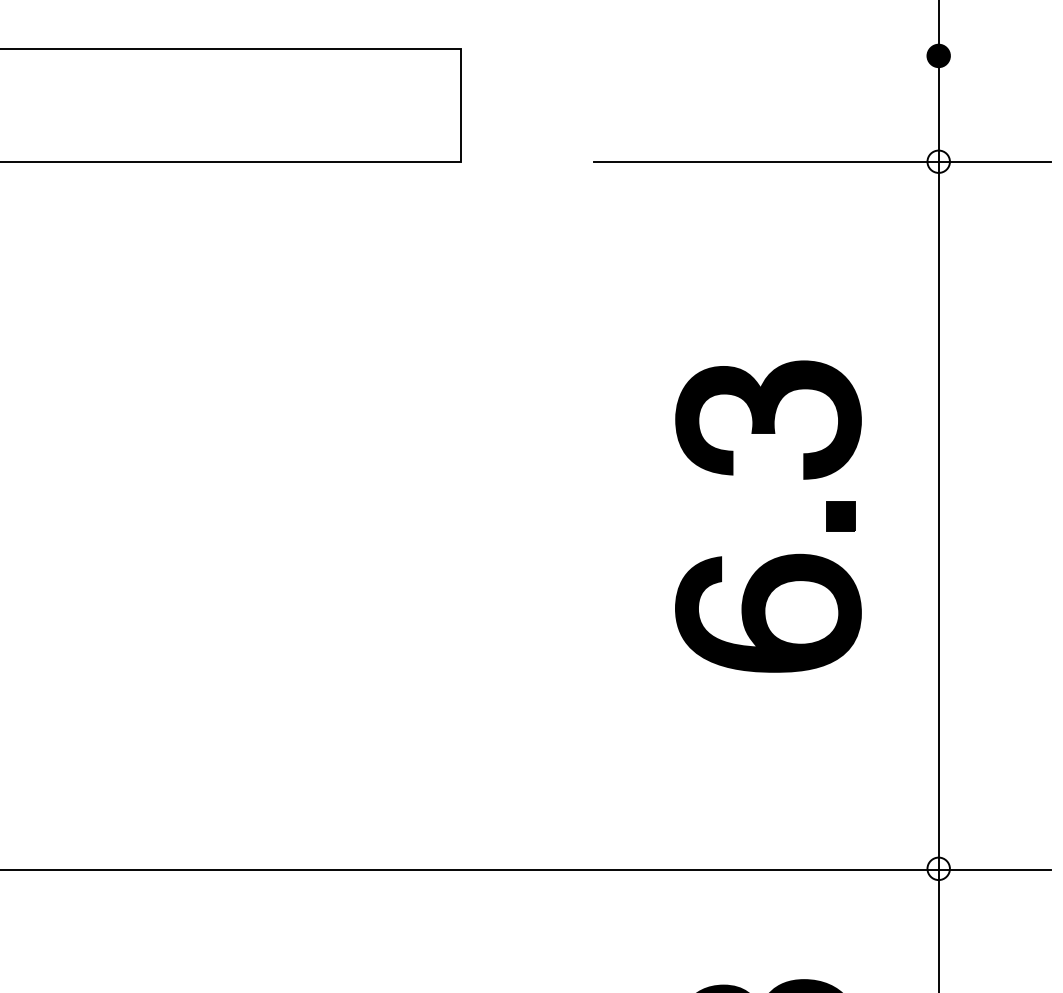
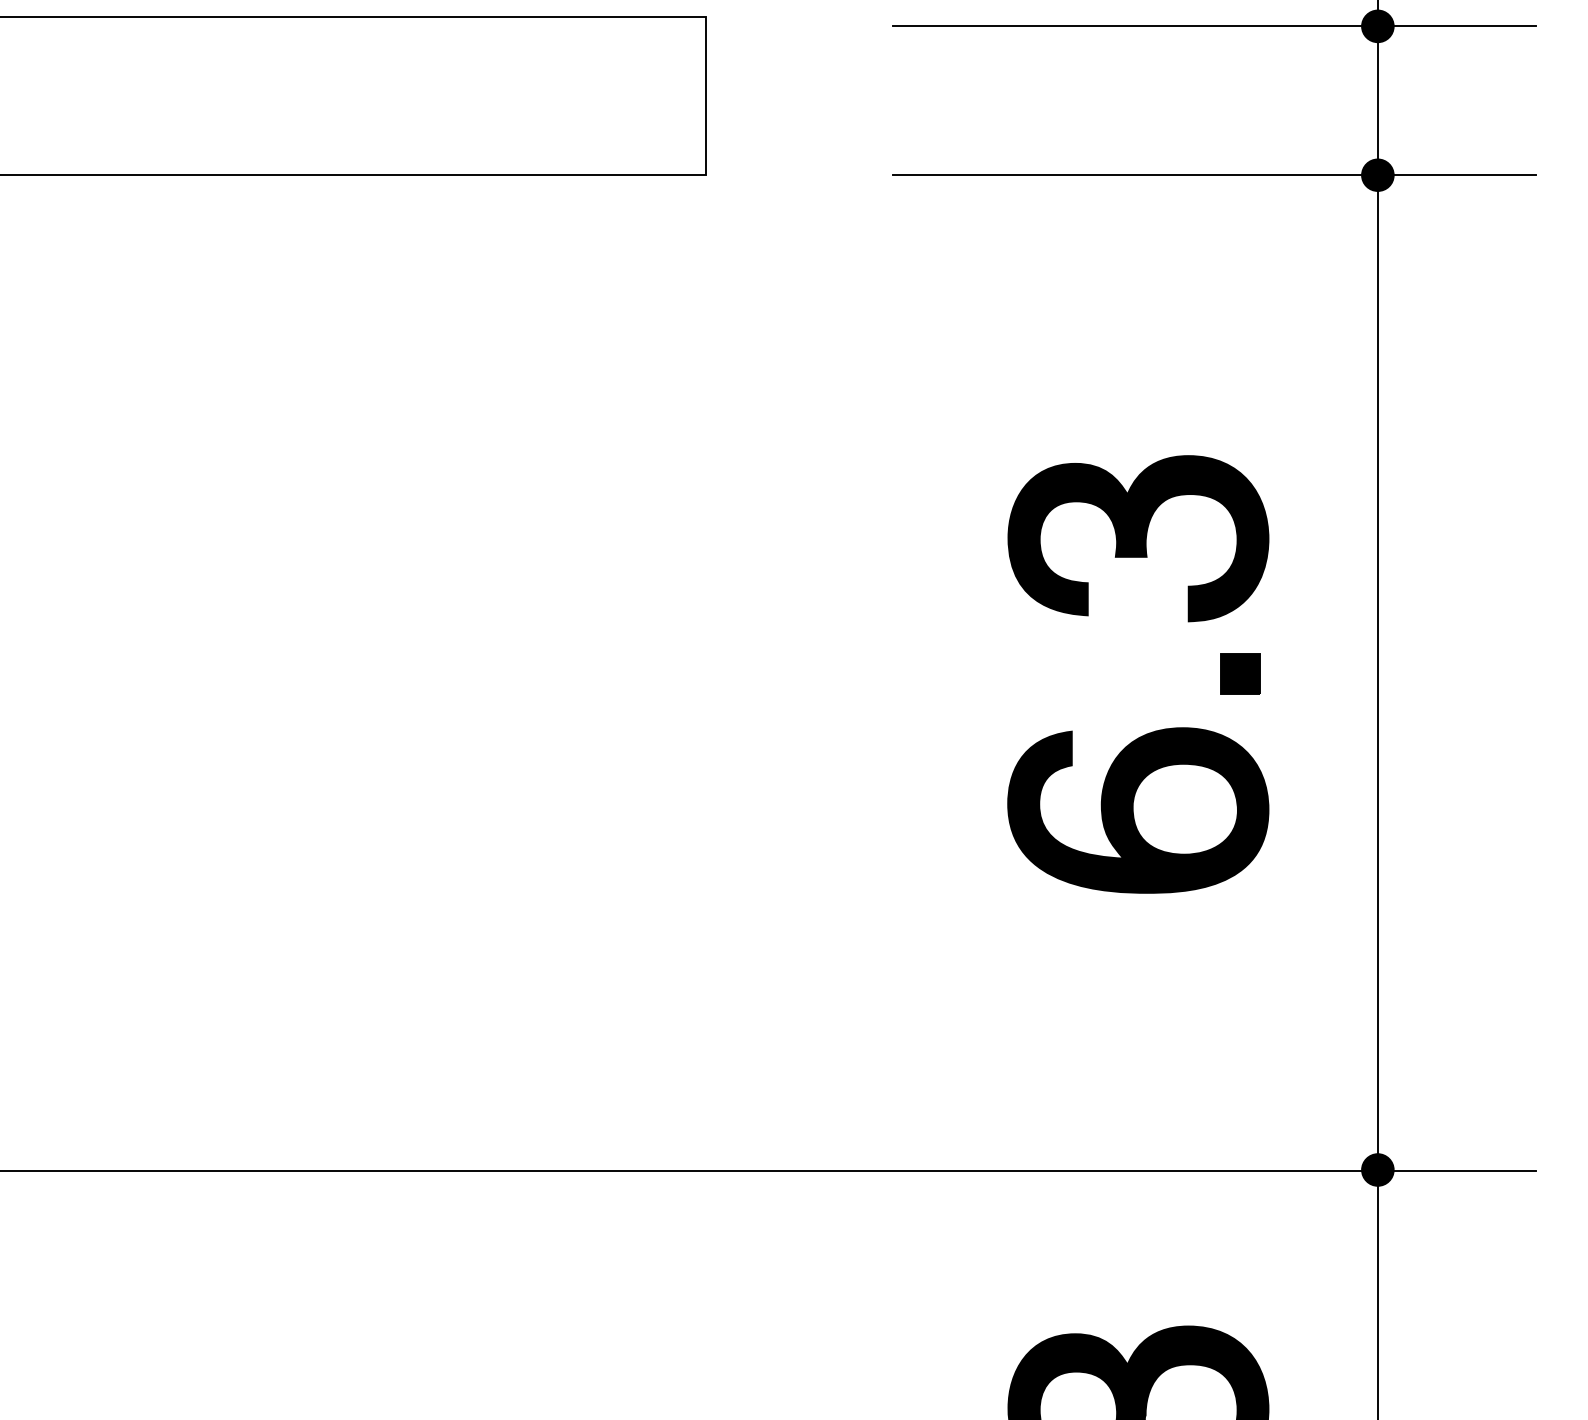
line: (822, 56) -> (1214, 26), added
fill: (938, 161) -> (1377, 174), added
fill: (938, 868) -> (1377, 1169), added

